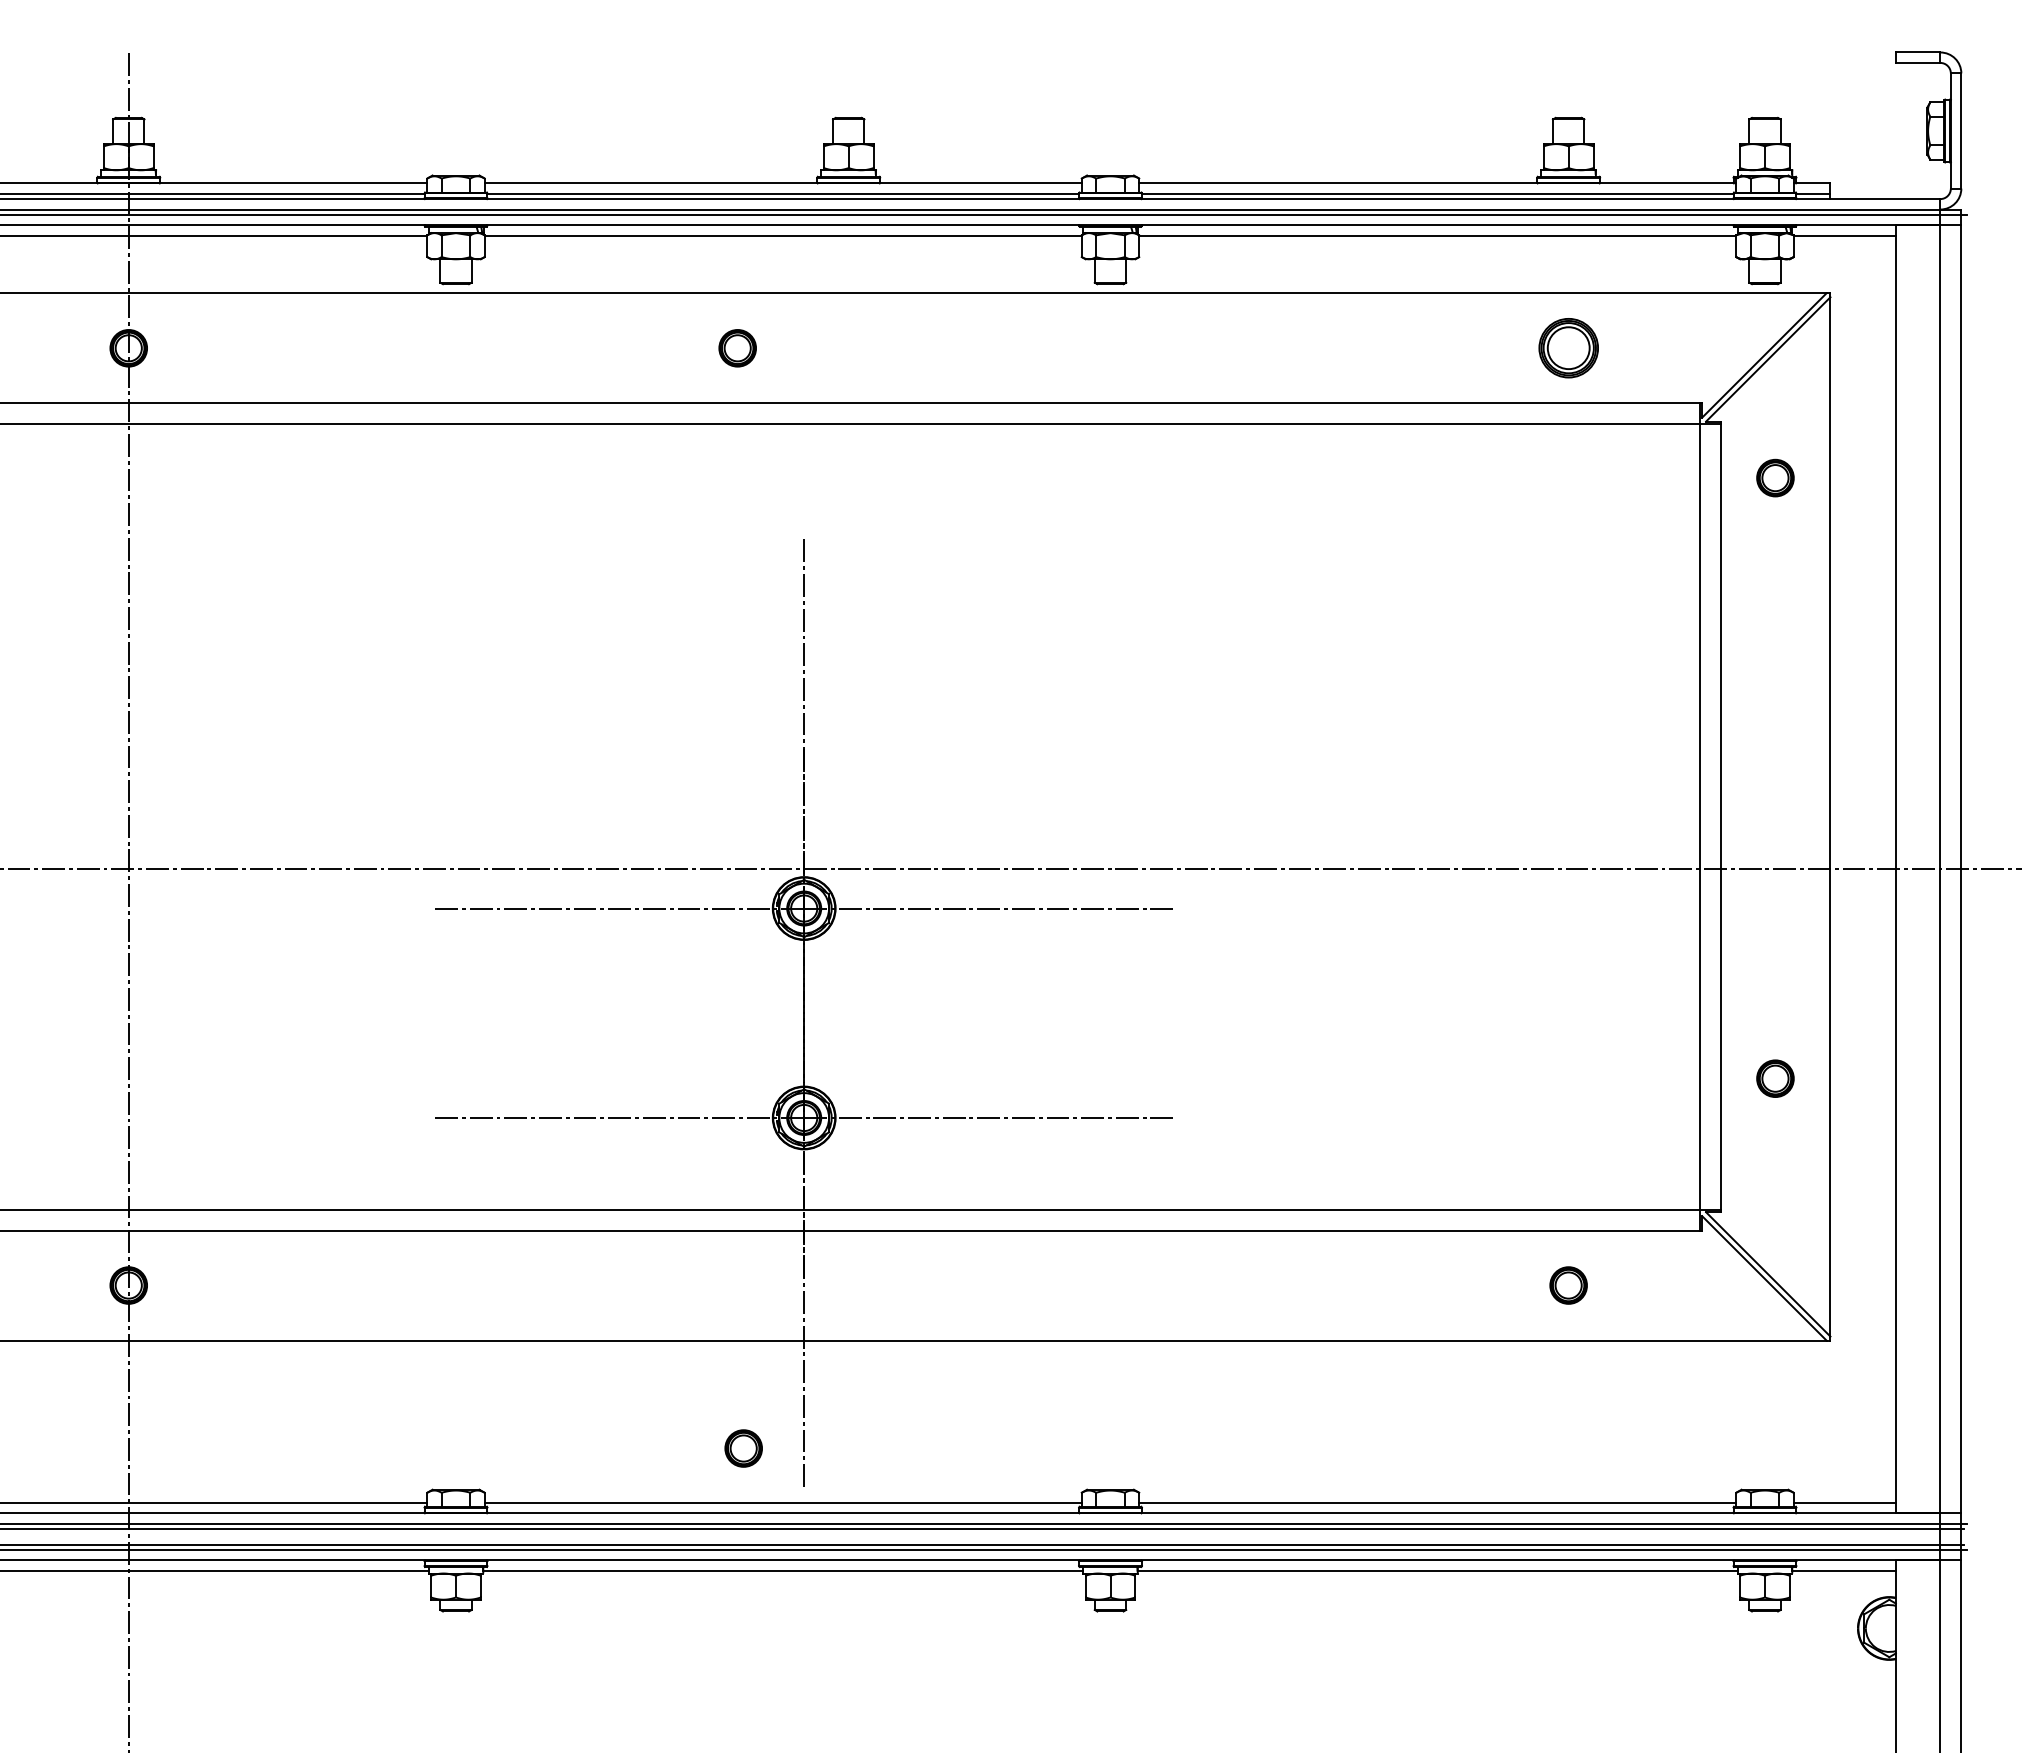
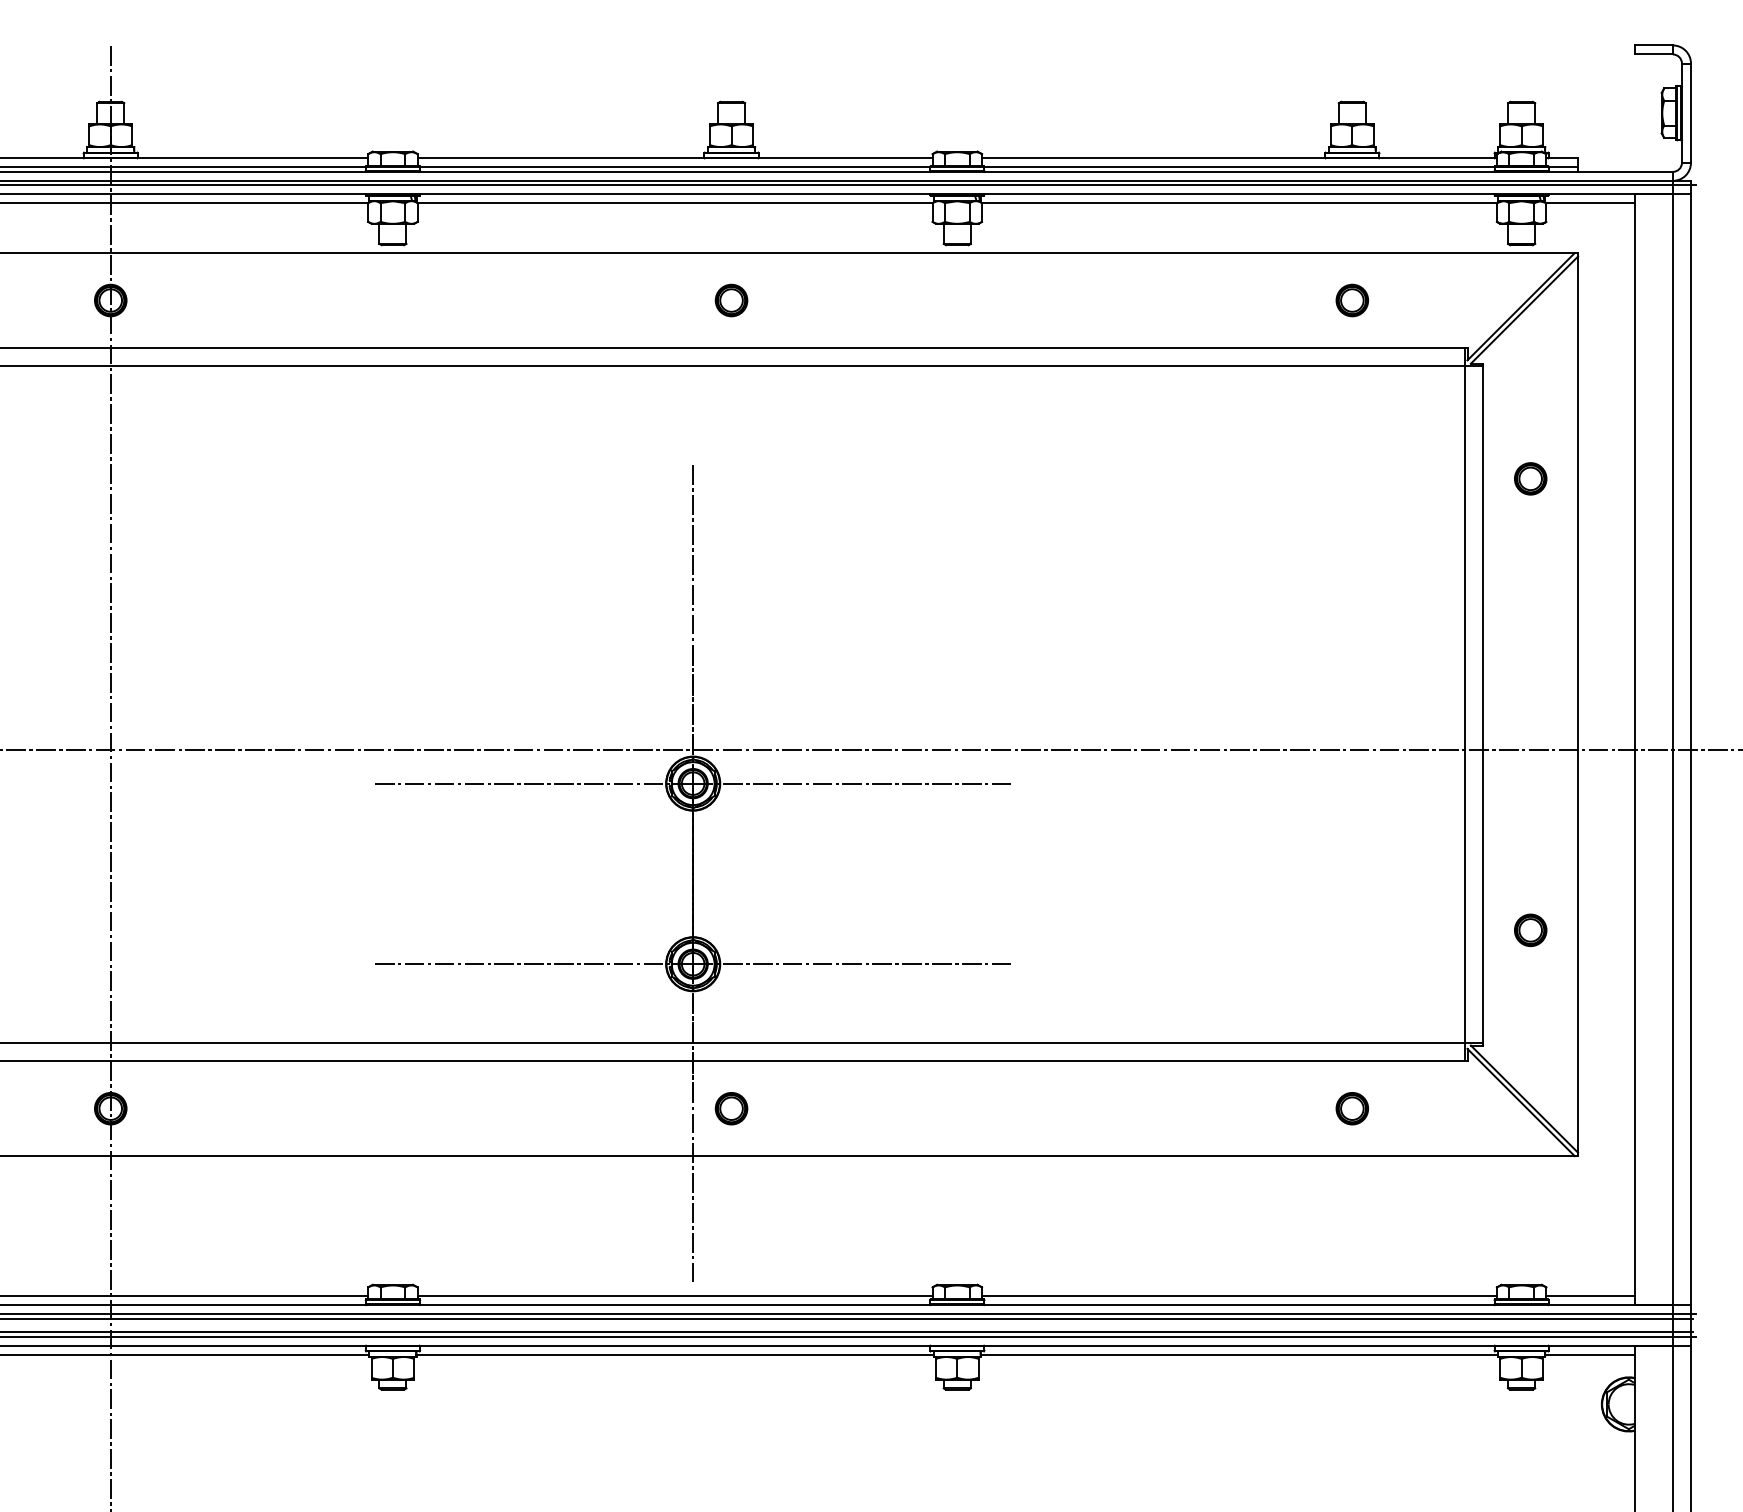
part: (737, 348) -> (731, 300), moved
part: (1568, 348) -> (1352, 300), size x0.62
part: (1775, 477) -> (1530, 478), moved
part: (743, 1448) -> (731, 1108), moved

